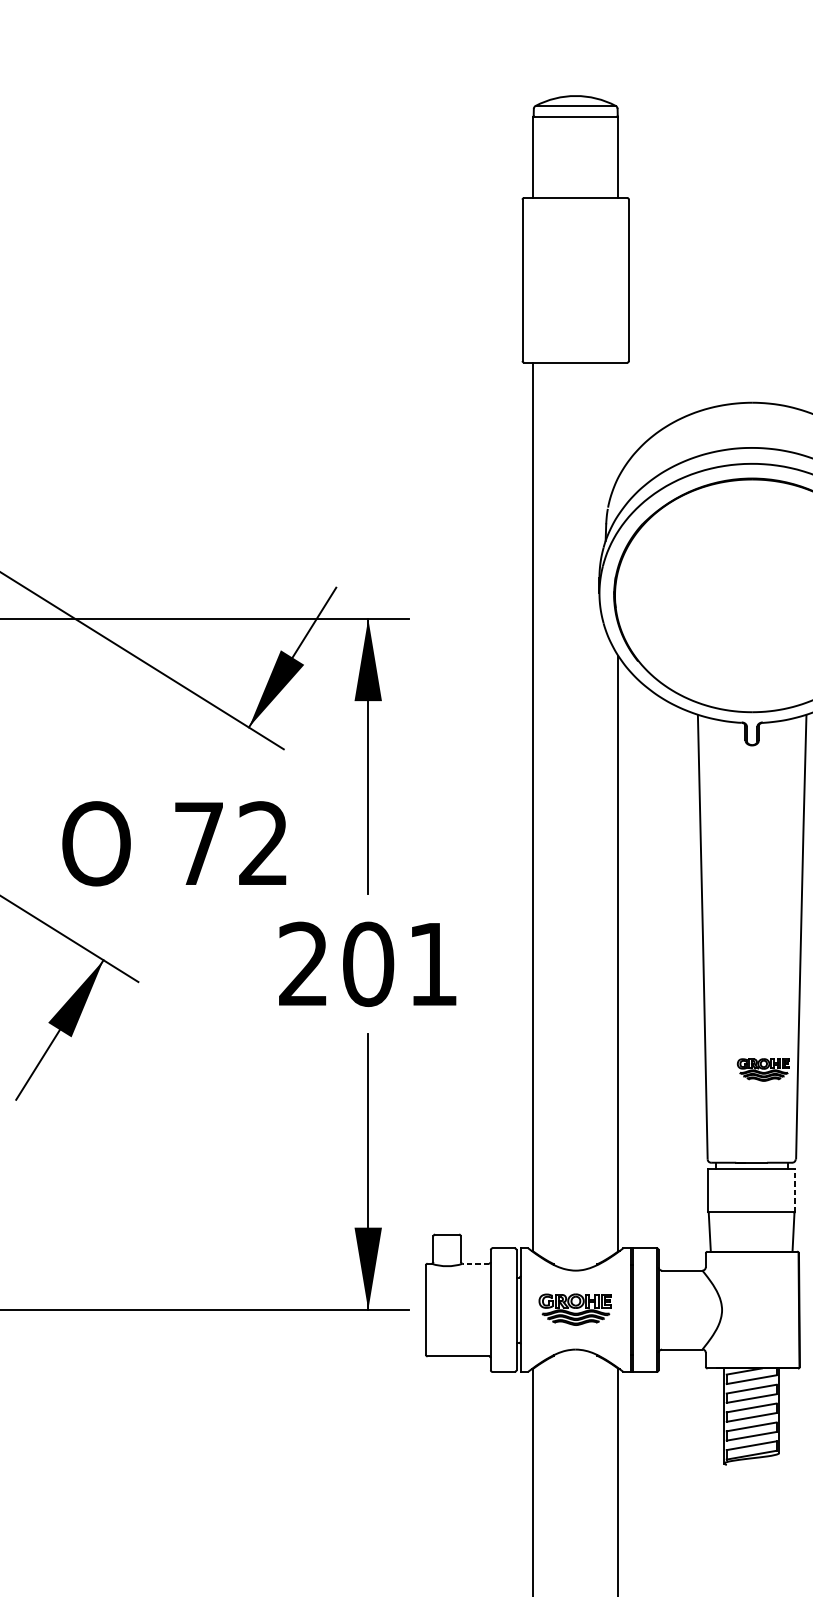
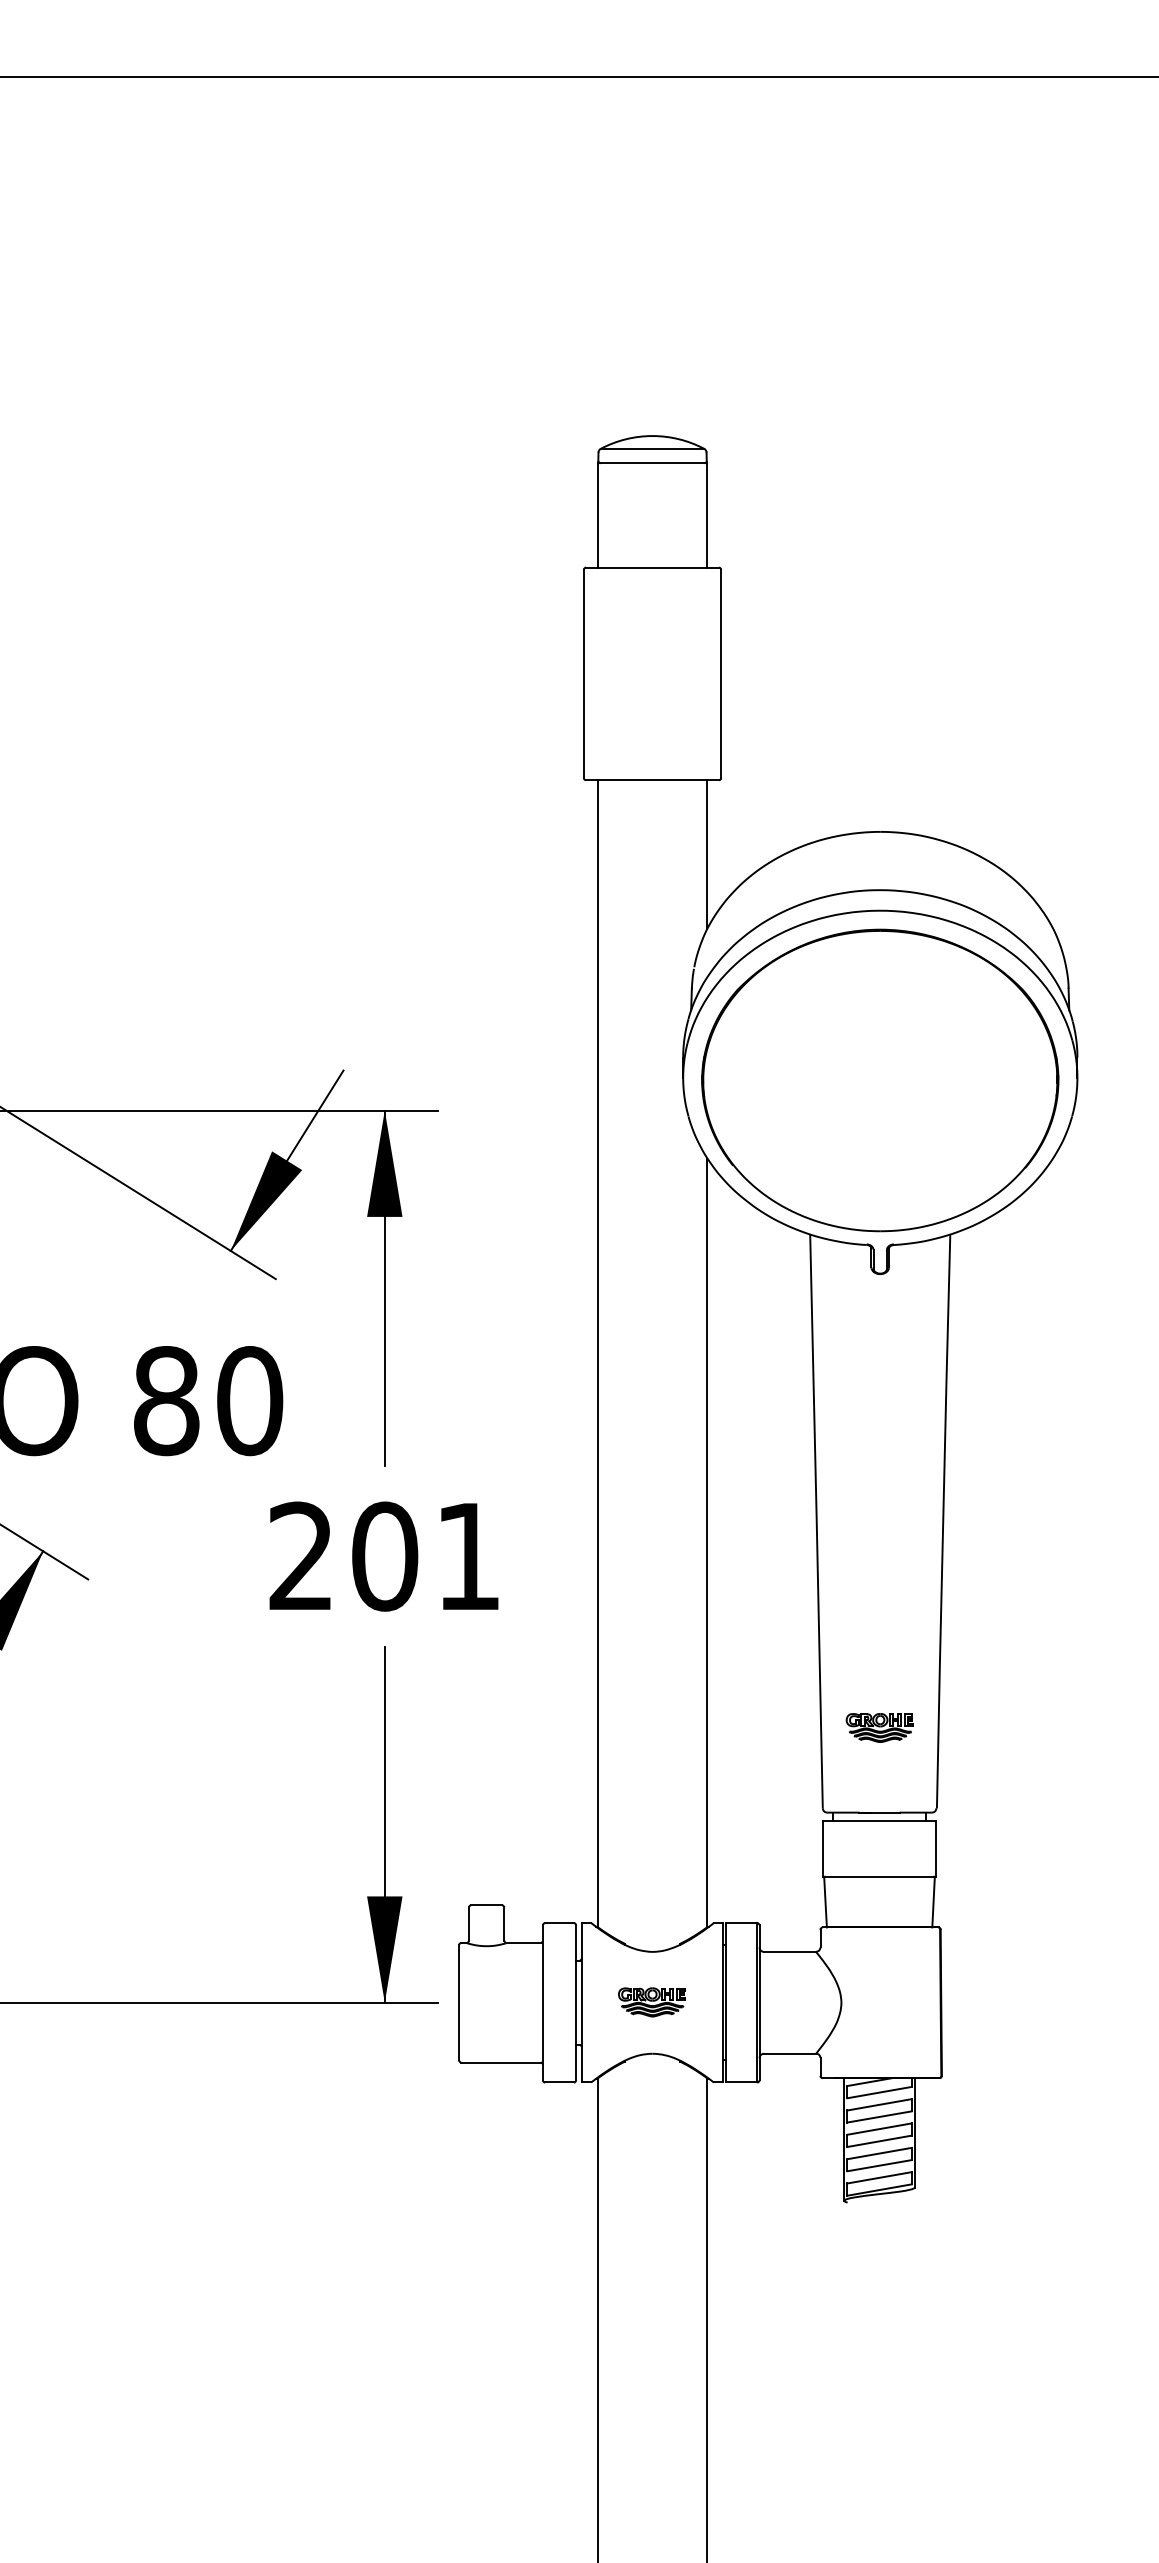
line: (618, 420) -> (707, 854), added
text: (231, 844) -> (208, 1401), 72 -> 80
part: (763, 1069) -> (879, 1727), moved
line: (795, 1190) -> (936, 1848), dashed -> solid
line: (475, 1264) -> (523, 1943), dashed -> solid
part: (574, 1309) -> (651, 2002), size x0.71

